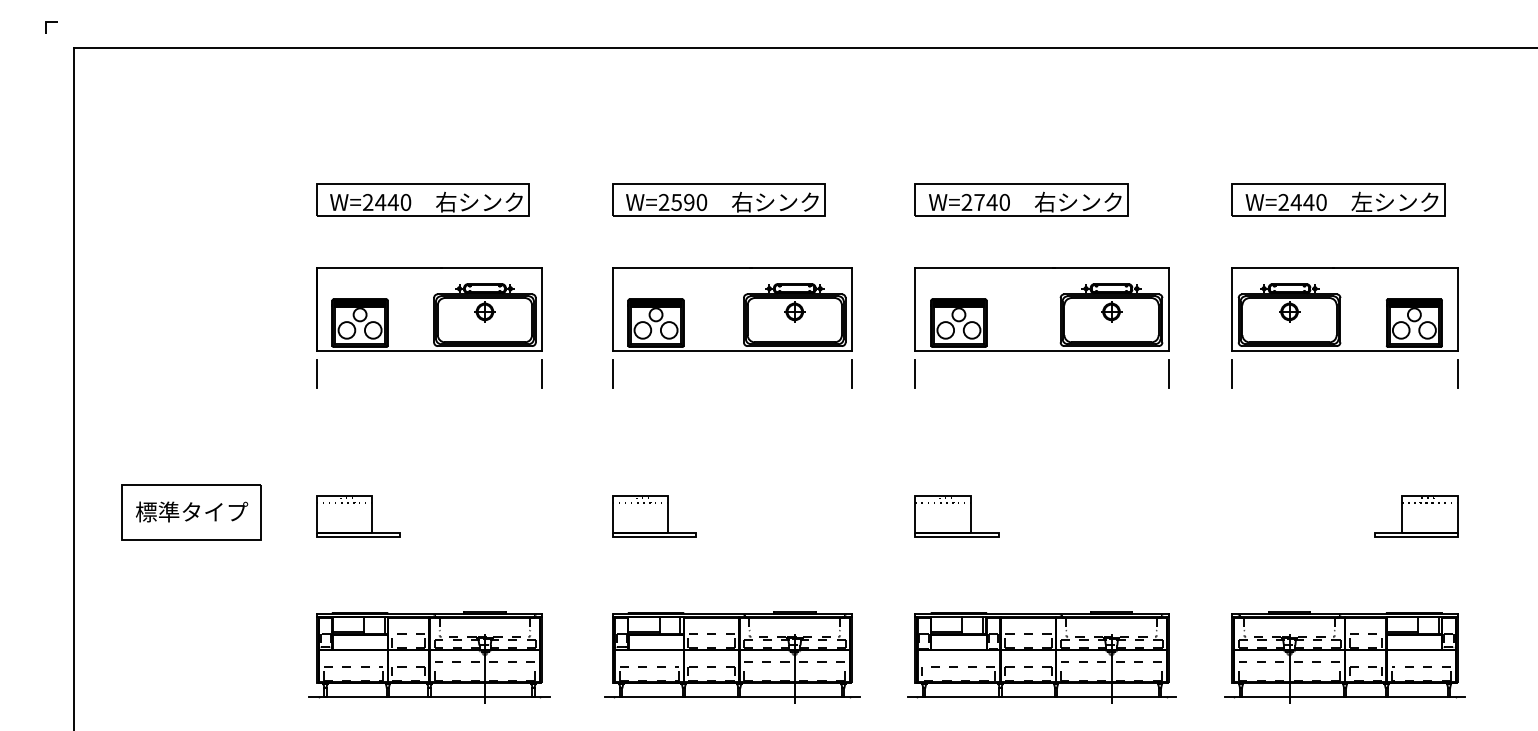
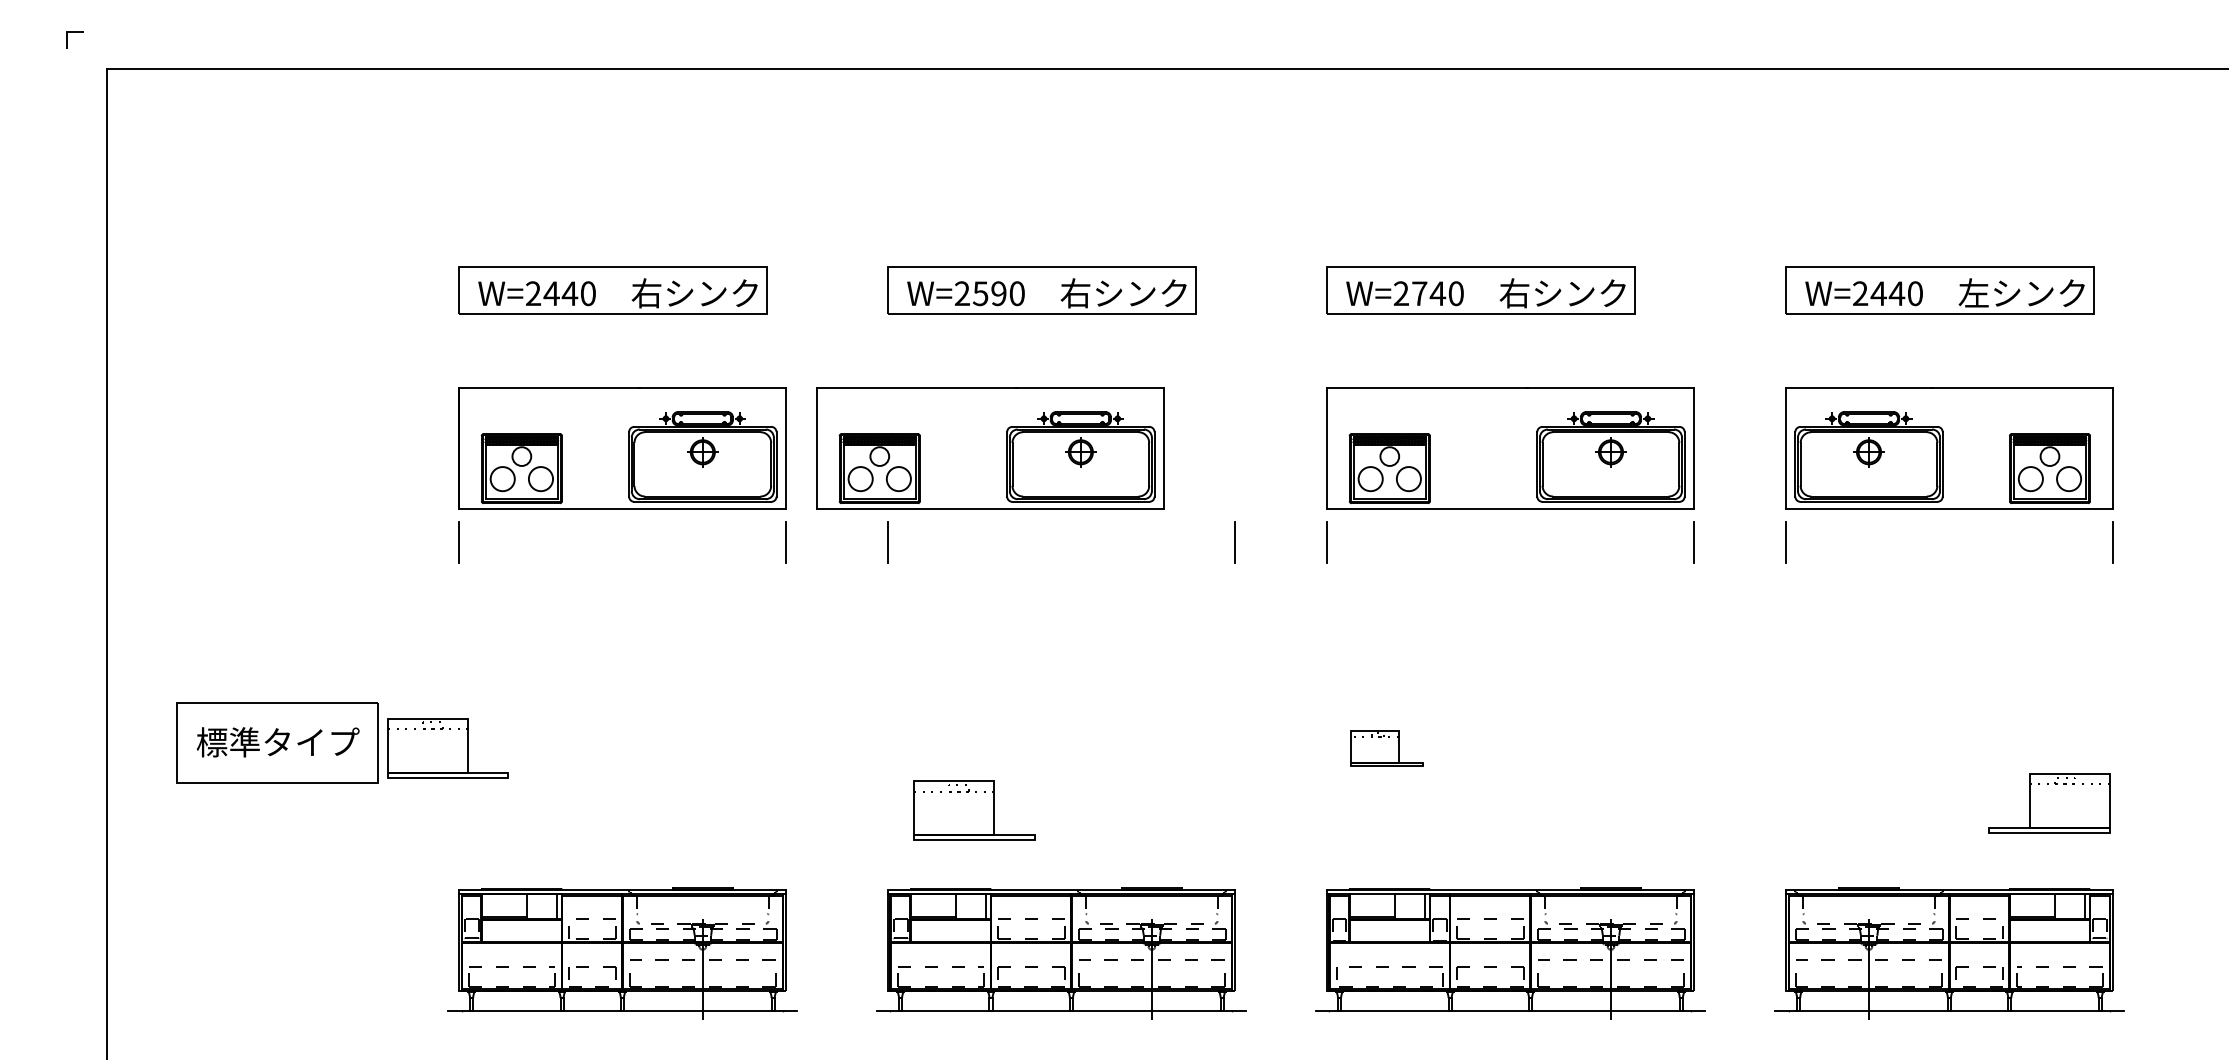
part: (732, 309) -> (990, 448), moved
part: (358, 516) -> (448, 748), moved
part: (654, 516) -> (974, 811), moved
part: (956, 516) -> (1386, 748), size x0.6
part: (1416, 516) -> (2050, 803), moved

